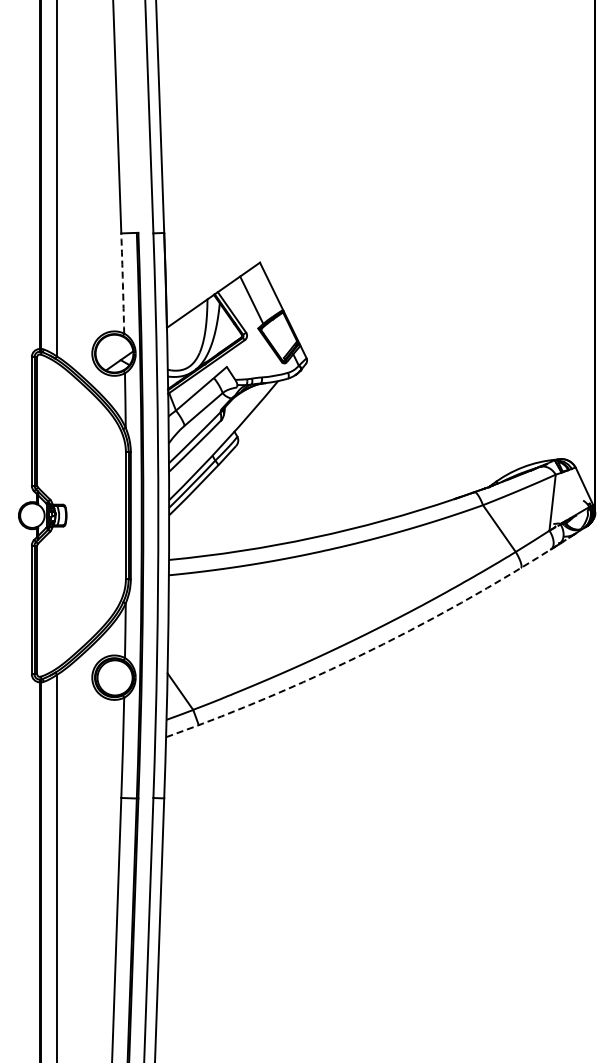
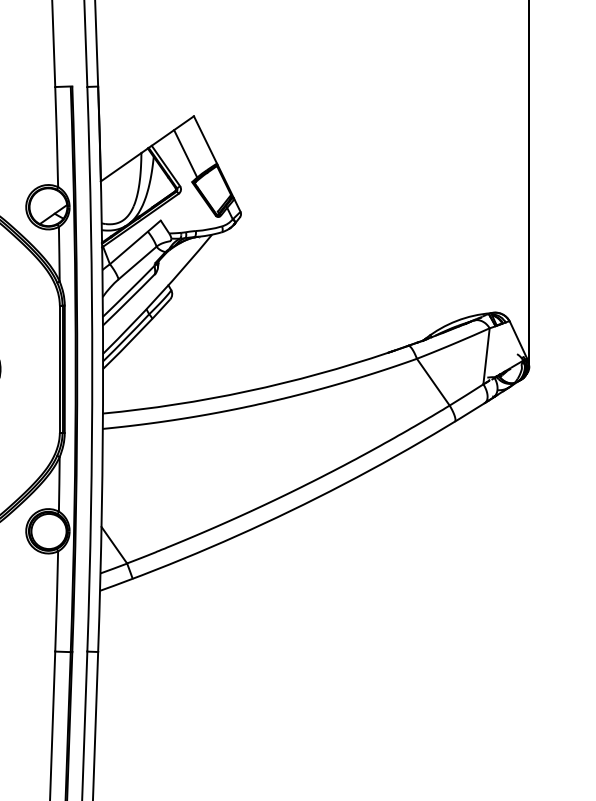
arc: (122, 283) -> (56, 137), dashed -> solid
arc: (383, 644) -> (317, 498), dashed -> solid

